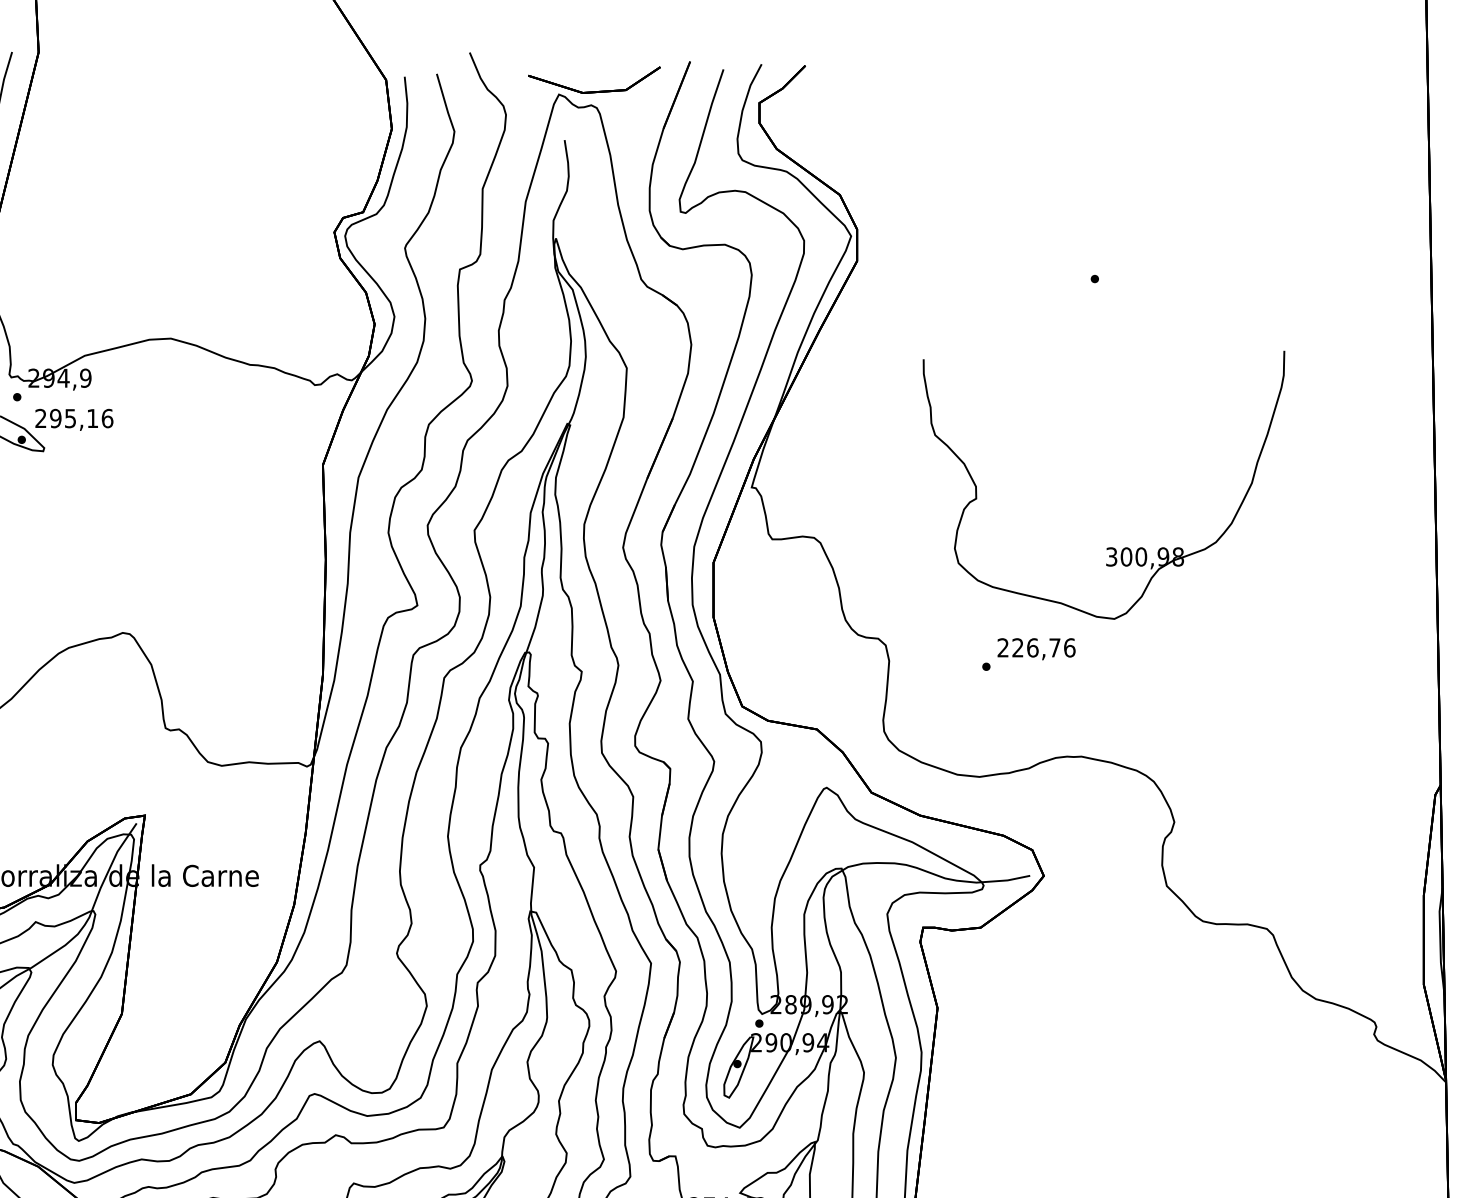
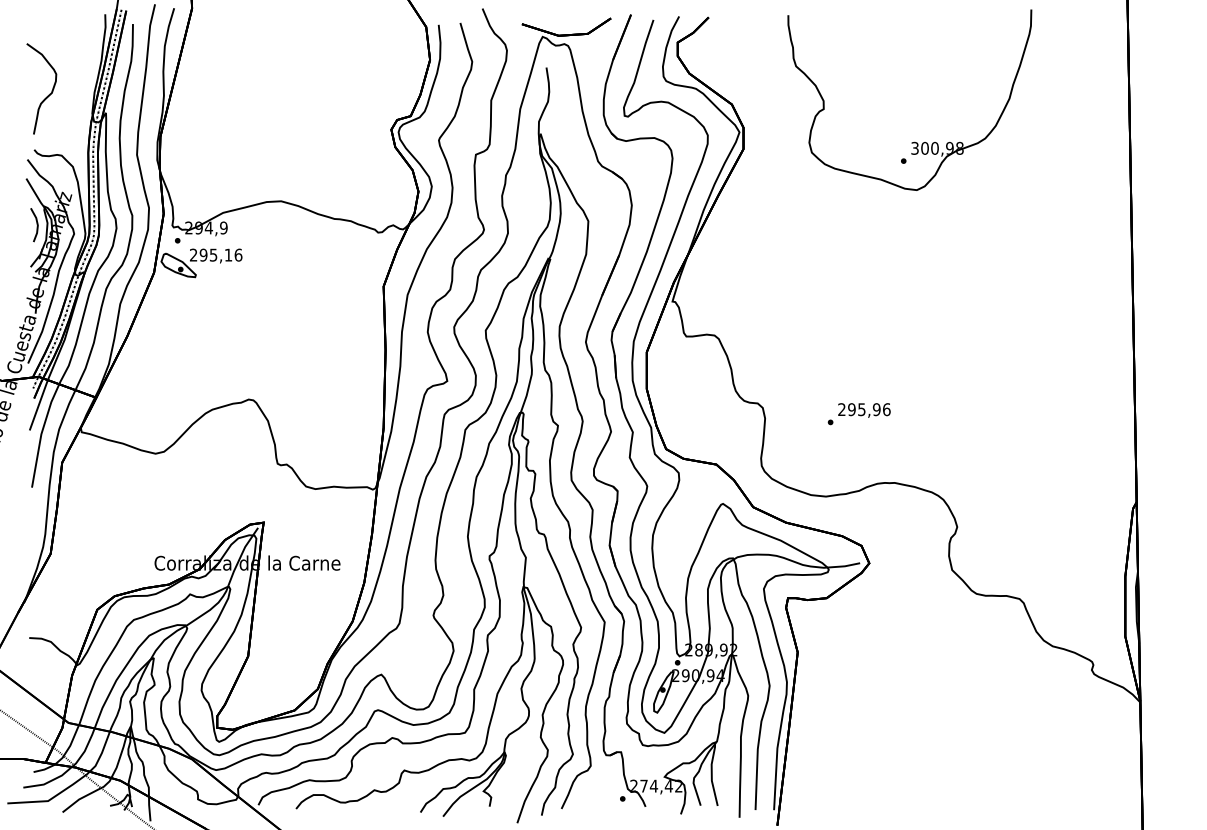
part: (1110, 546) -> (914, 141), moved
text: (1036, 647) -> (864, 409), 226,76 -> 295,96

